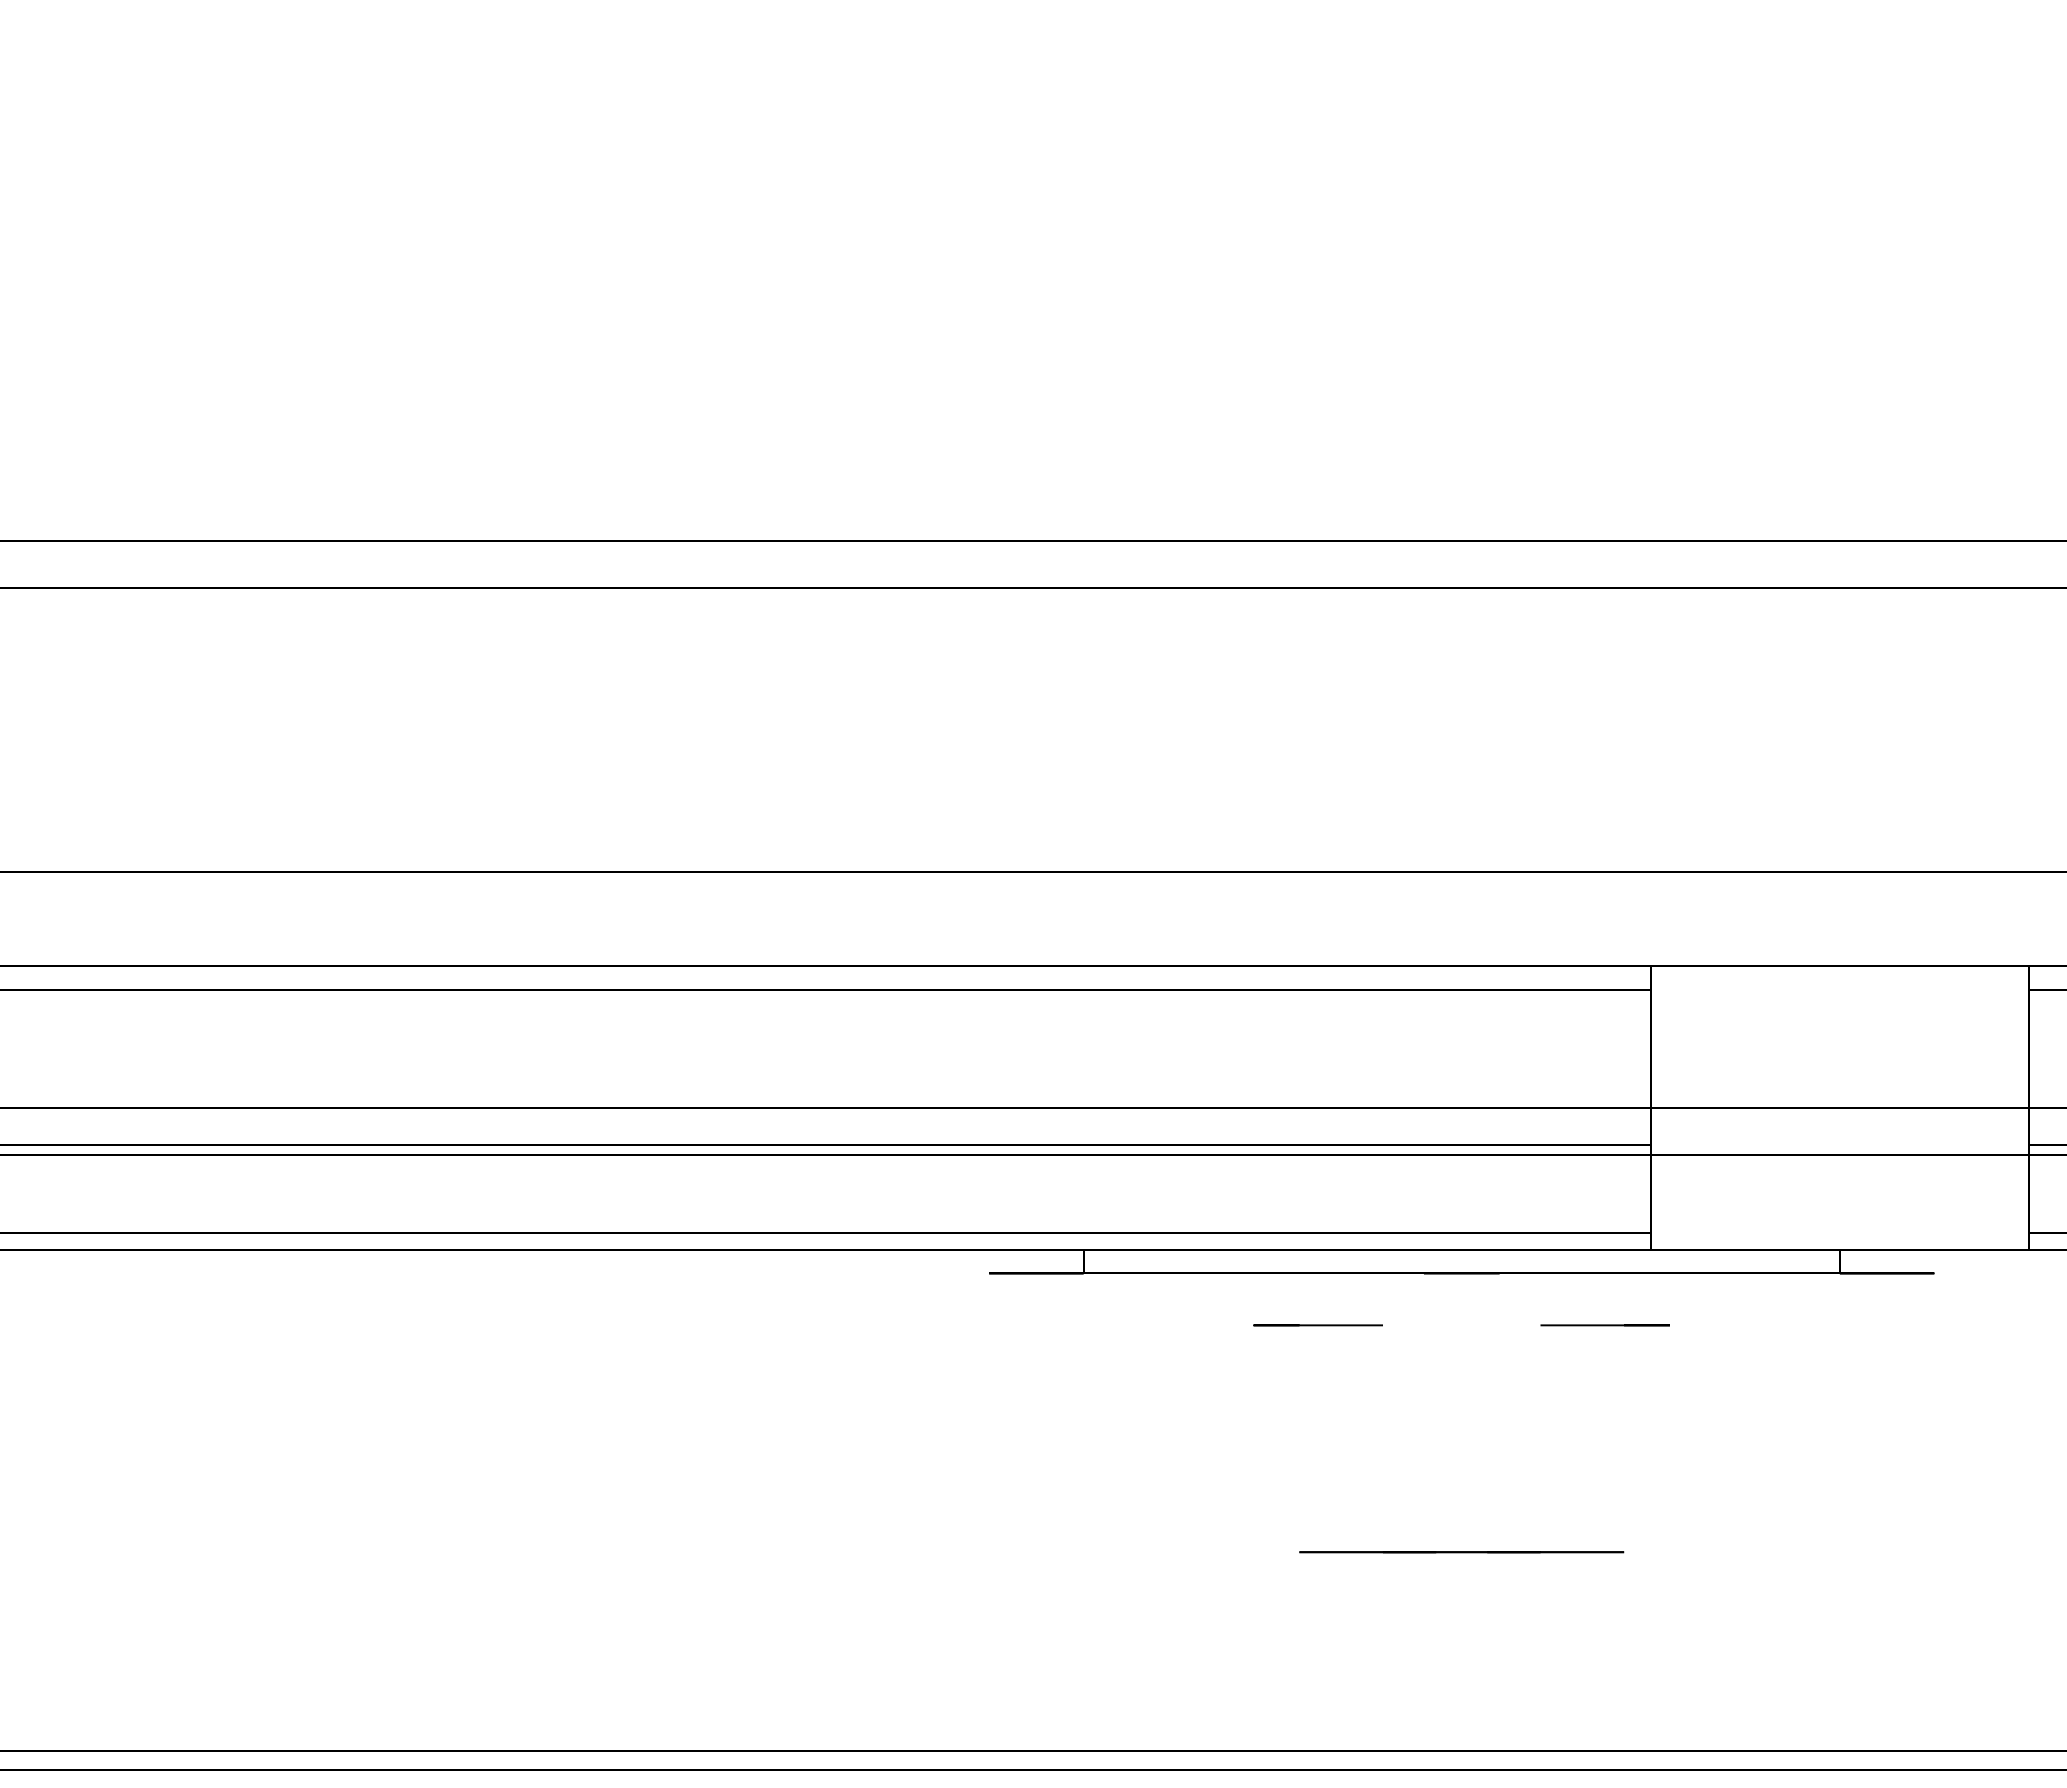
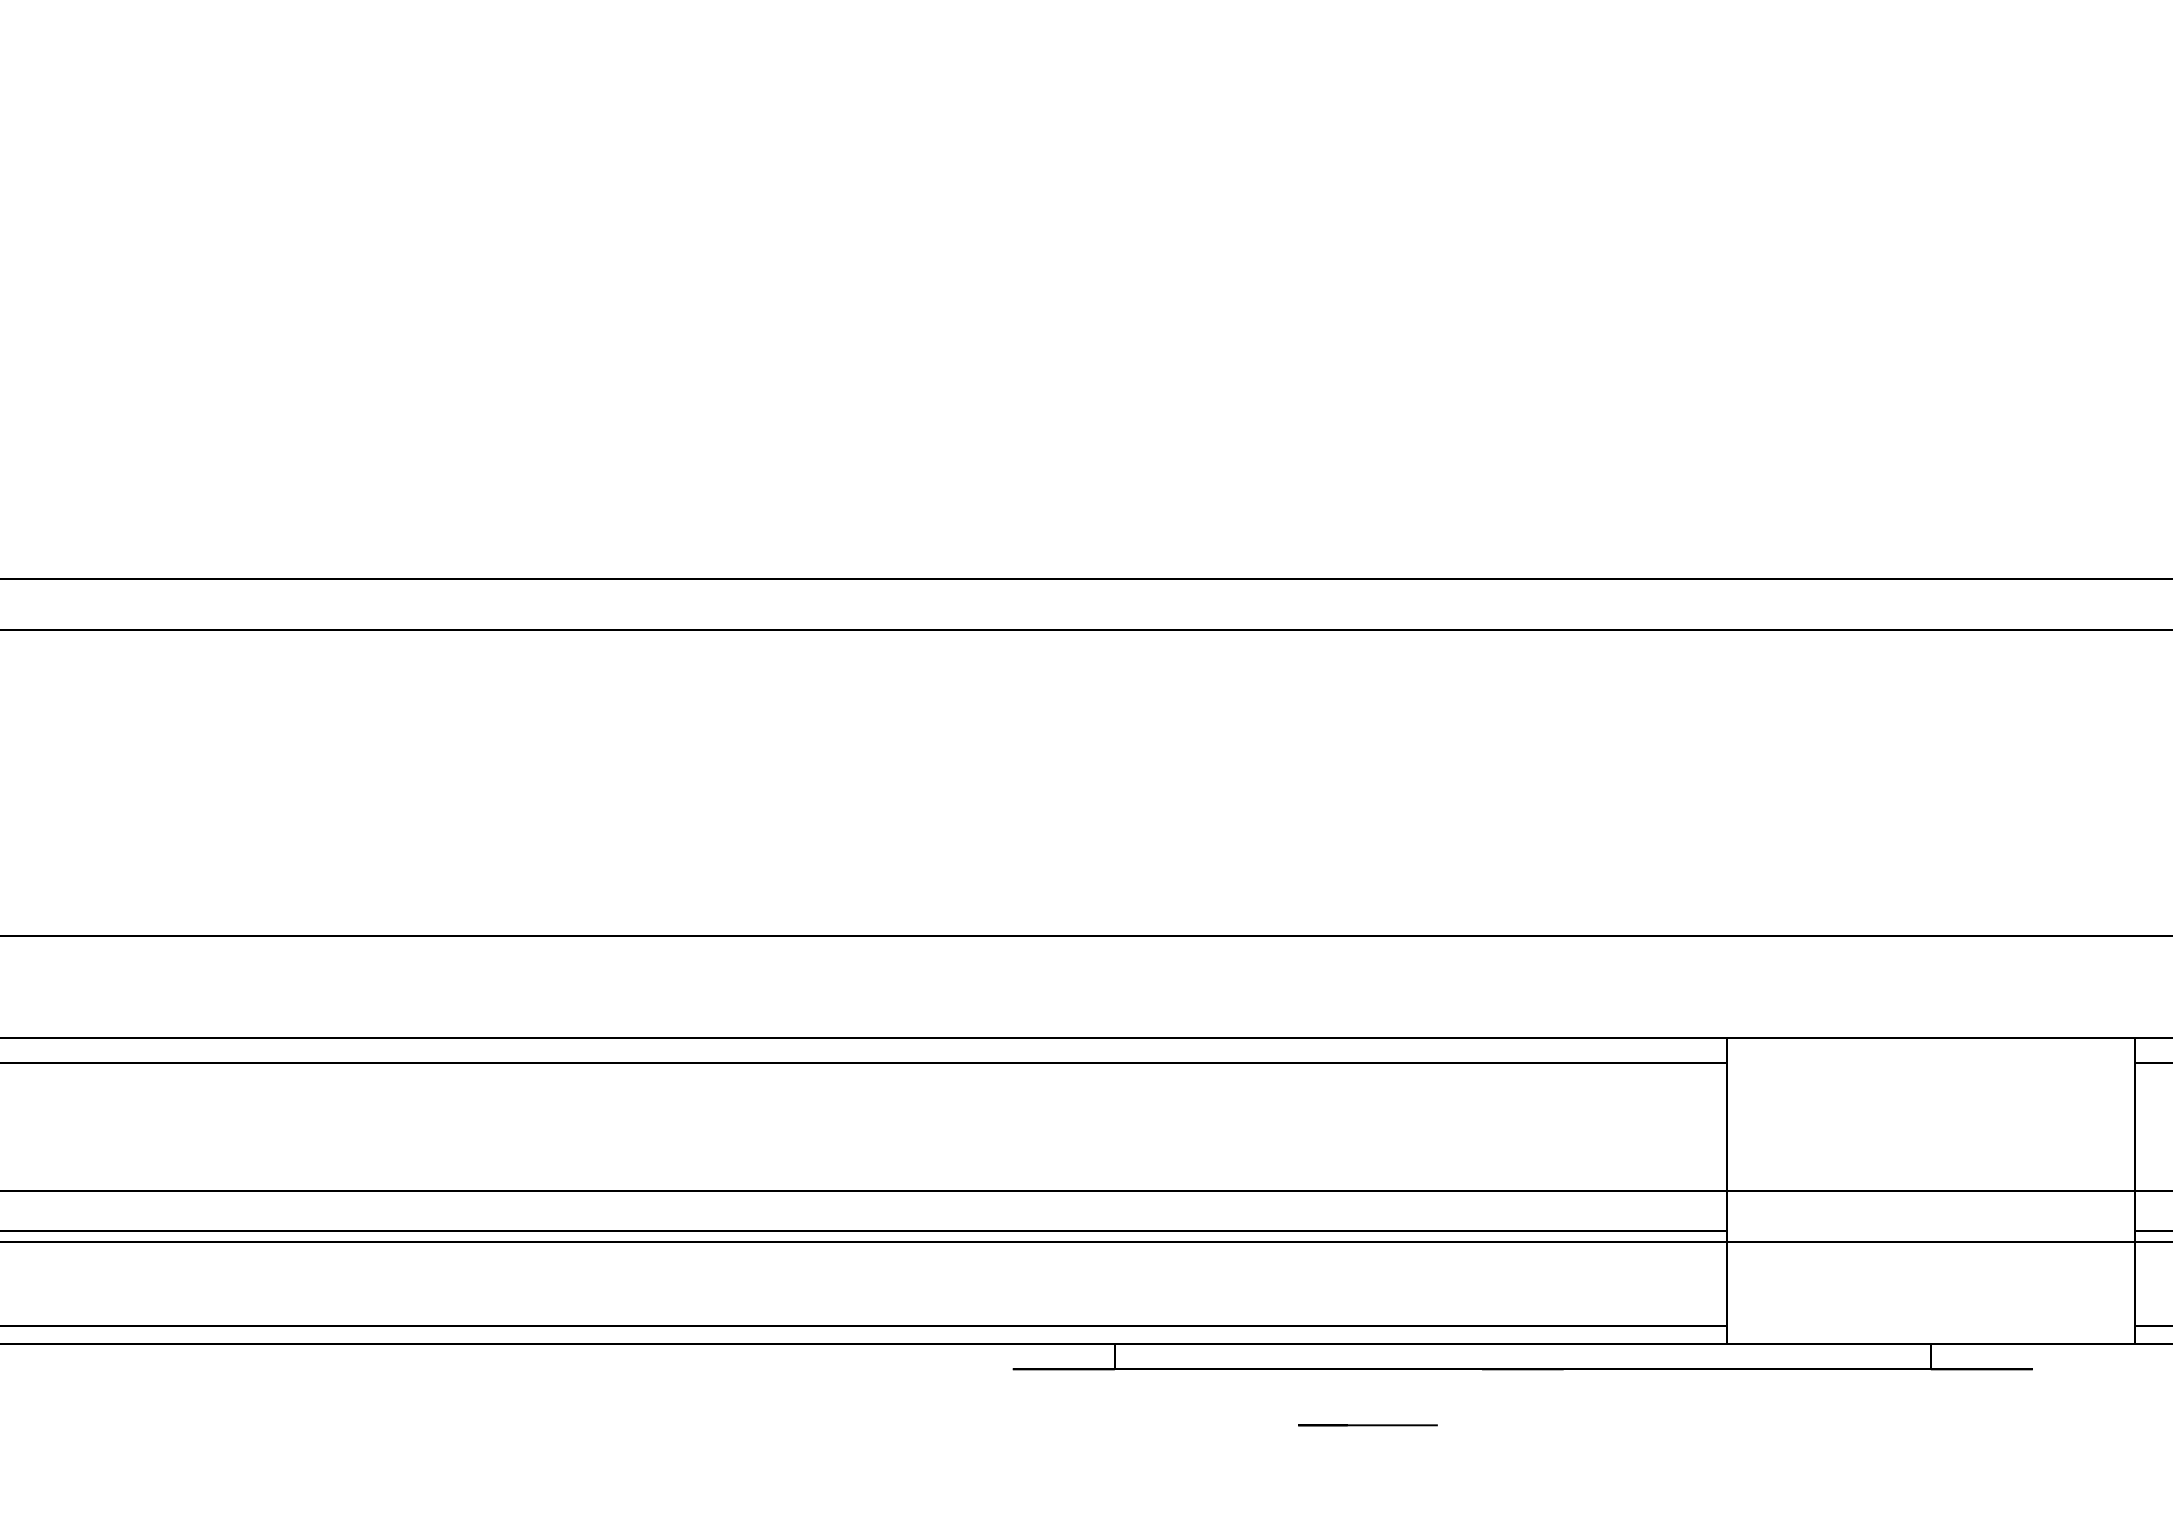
line: (1604, 1325) -> (1676, 1425), removed

